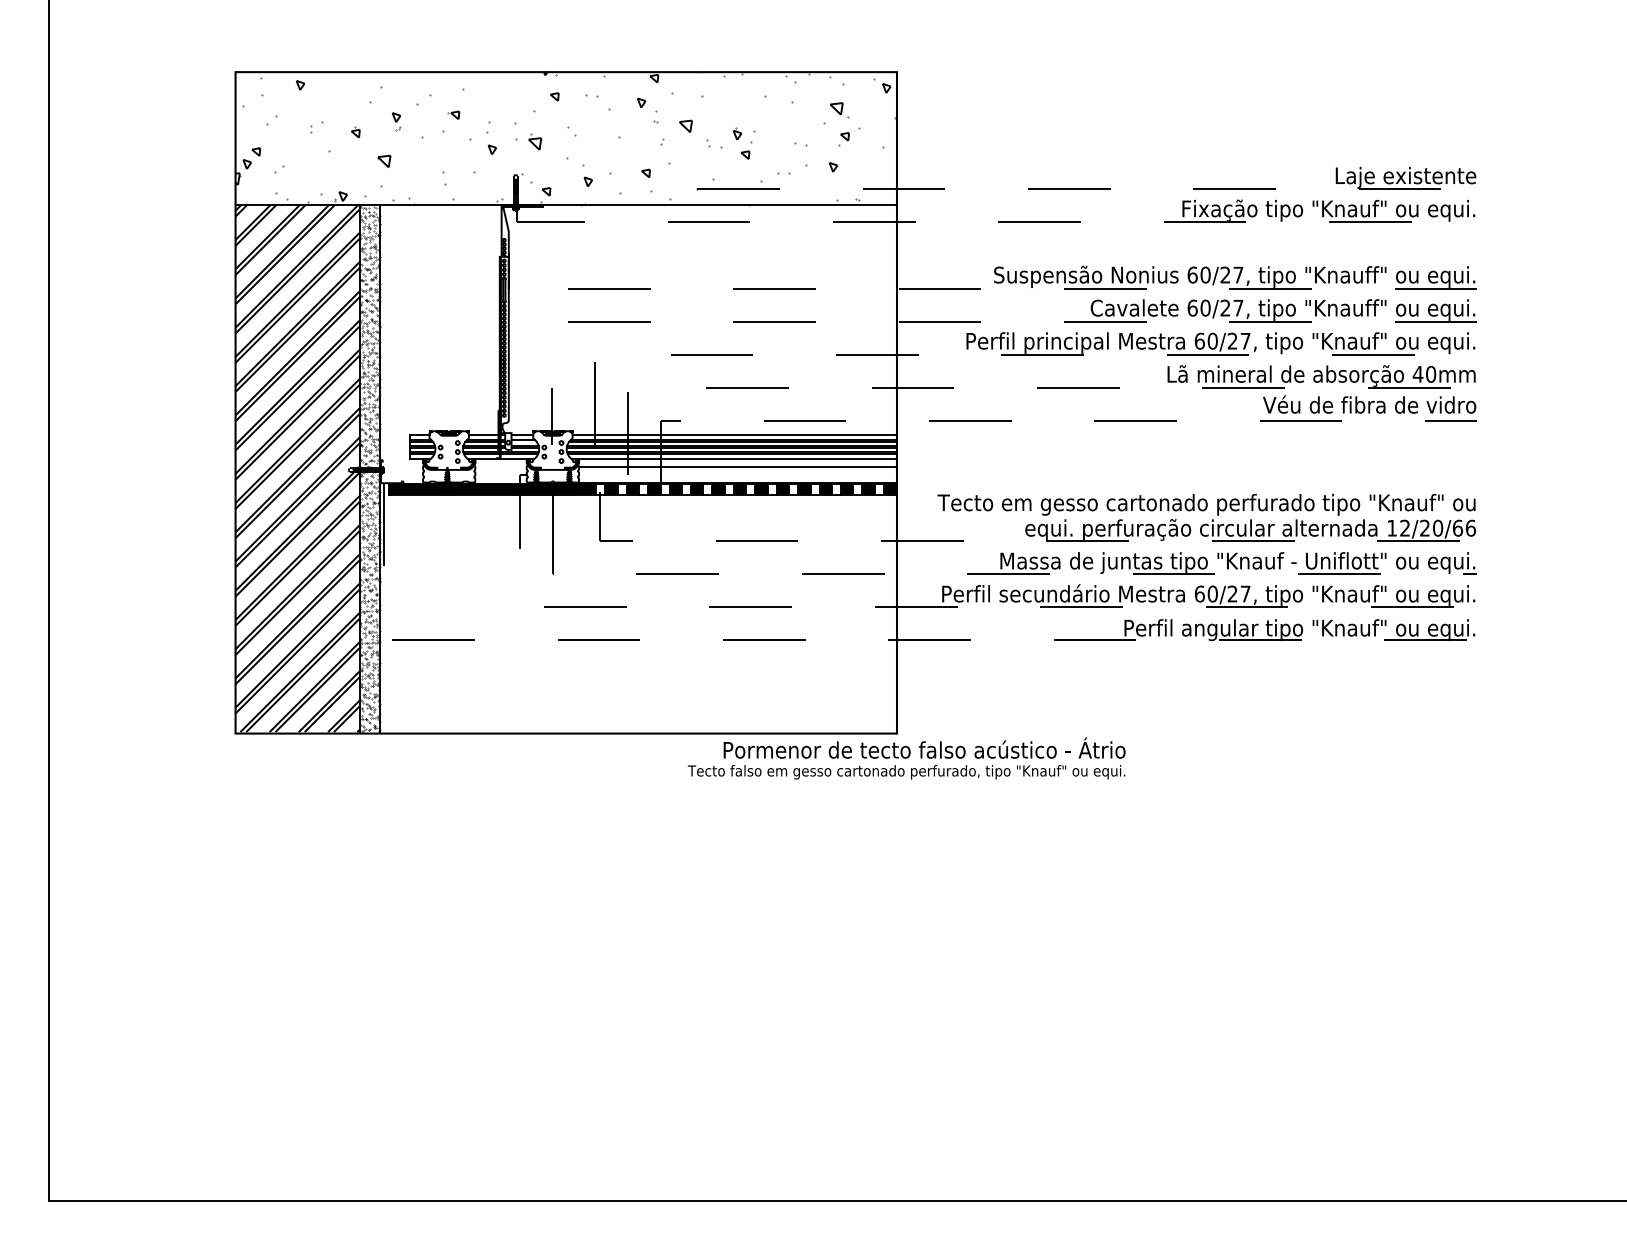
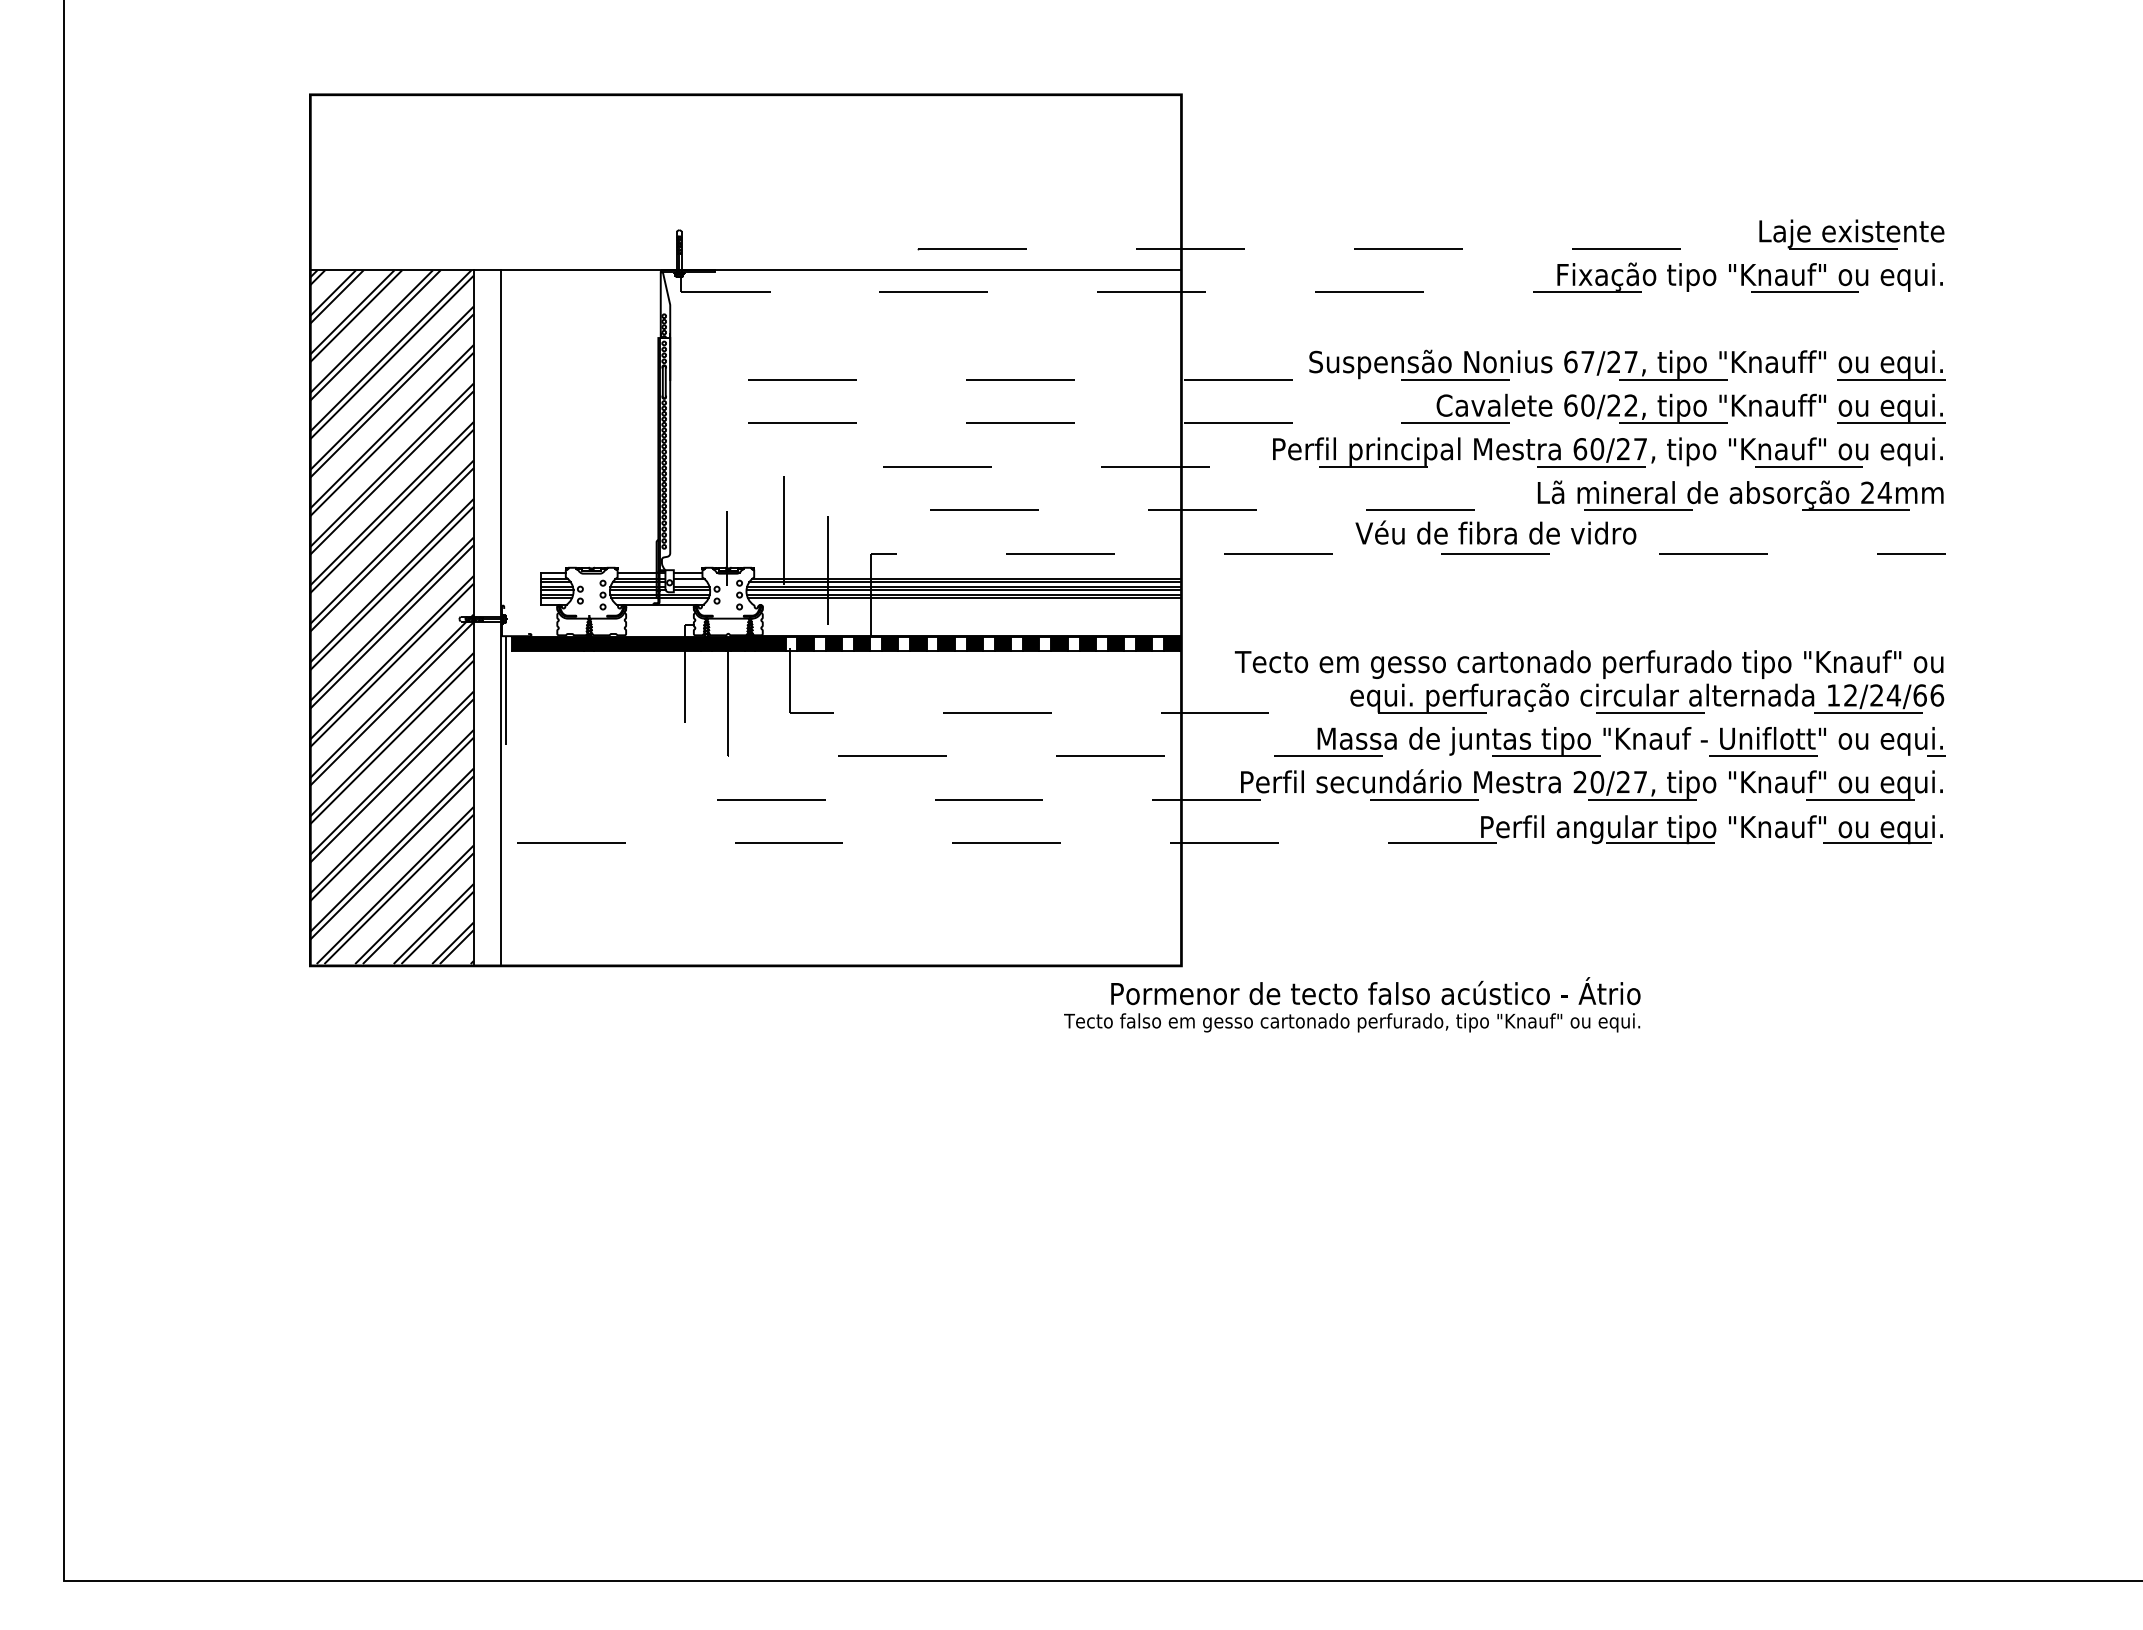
hatch: (565, 137) -> (744, 181), removed
text: (1205, 274) -> (1587, 361), 60/27, -> 67/27,
text: (1237, 308) -> (1630, 405), 60/27, -> 60/22,
text: (1423, 374) -> (1875, 492), 40mm -> 24mm
text: (1369, 404) -> (1495, 532), moved
line: (734, 434) -> (967, 572), removed
line: (734, 459) -> (967, 604), removed
line: (737, 466) -> (971, 614), removed
hatch: (369, 468) -> (486, 616), removed
text: (1437, 528) -> (1893, 695), 12/20/66 -> 12/24/66
text: (1199, 594) -> (1580, 782), 60/27, -> 20/27,
text: (906, 758) -> (1352, 1004), moved

